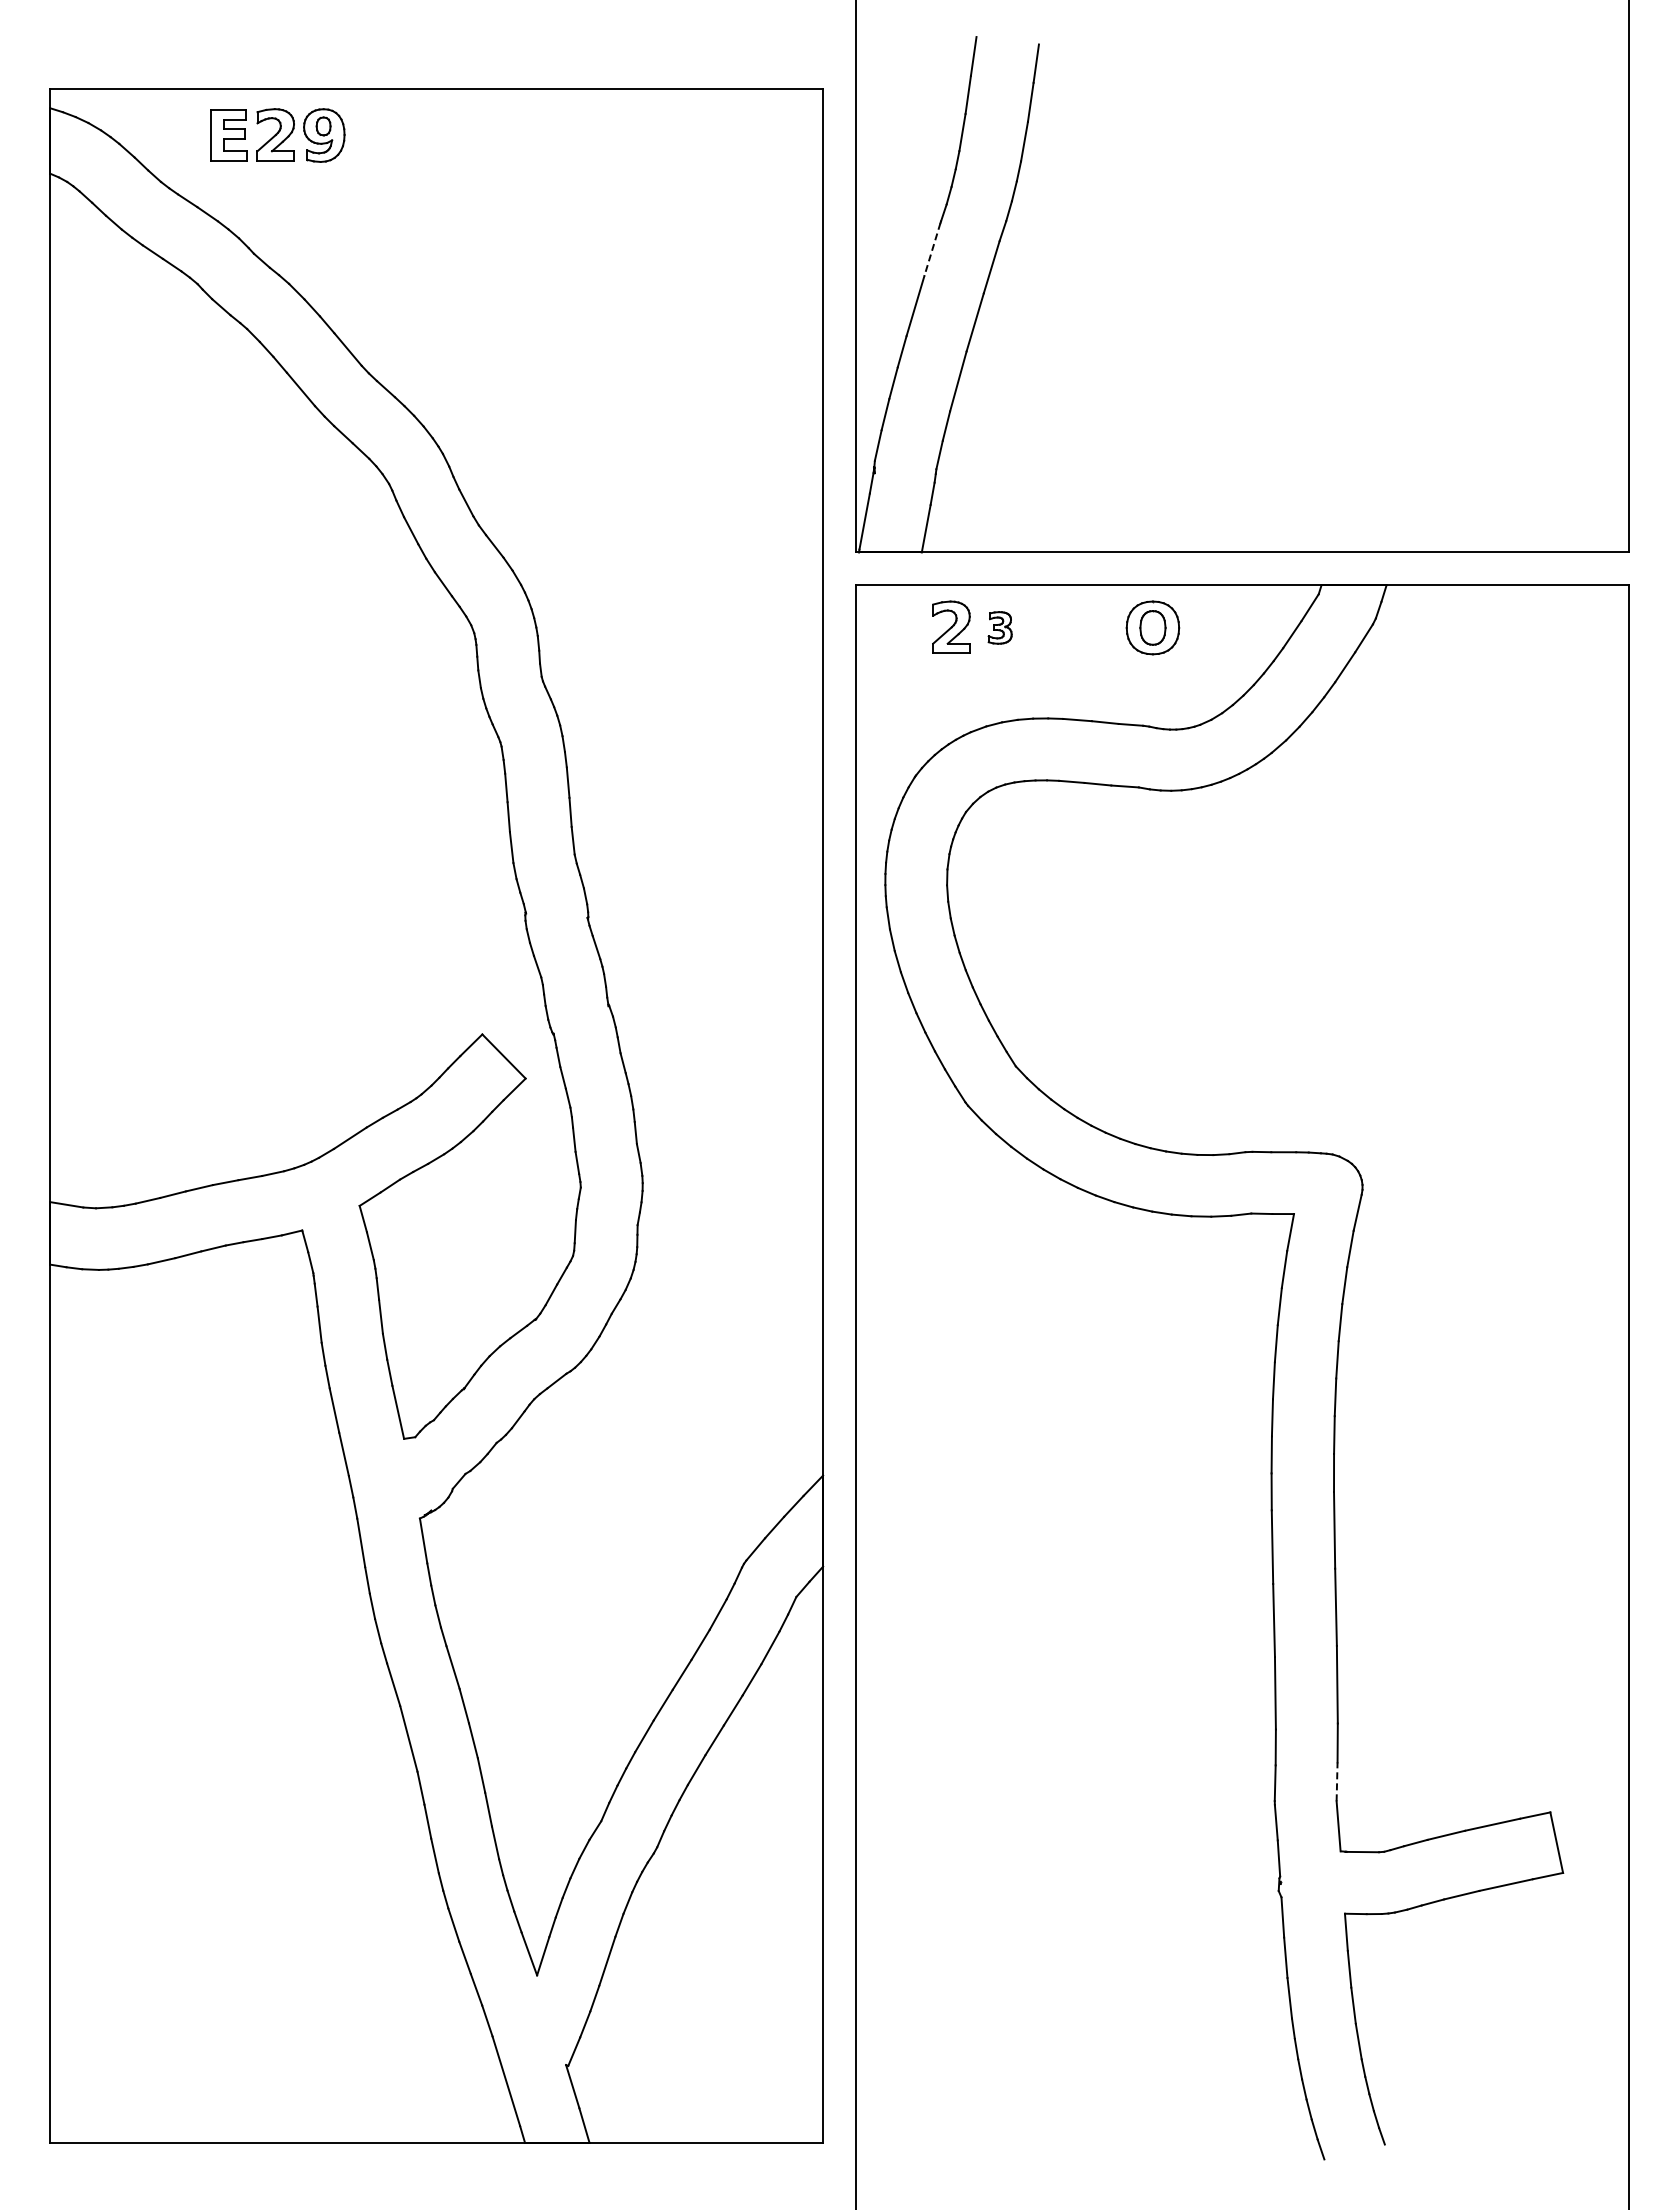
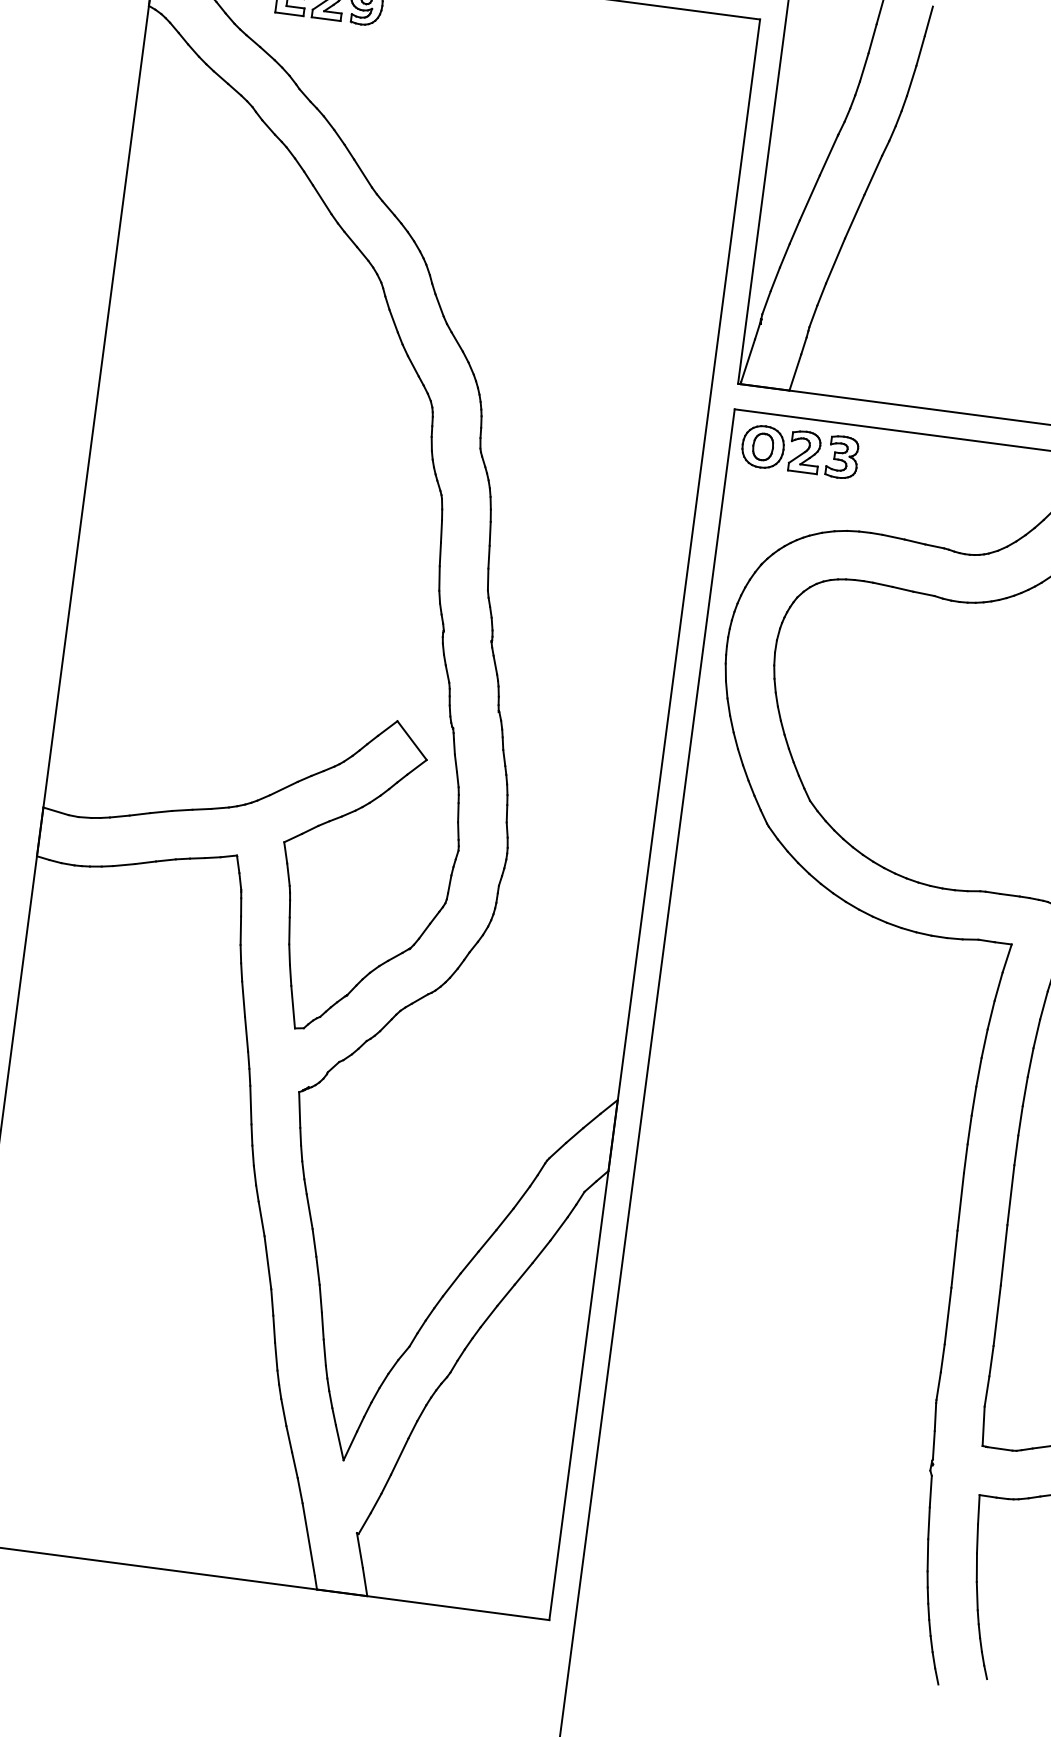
line: (932, 249) -> (828, 155), dashed -> solid
part: (1000, 627) -> (843, 457), size x1.67
part: (1152, 627) -> (762, 446), moved
line: (1337, 1781) -> (987, 1391), dashed -> solid

